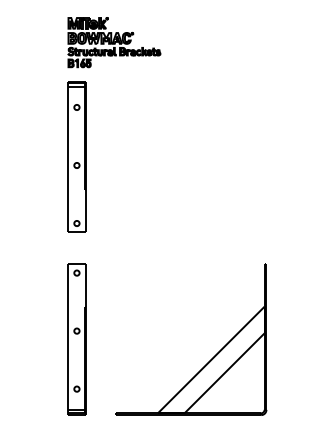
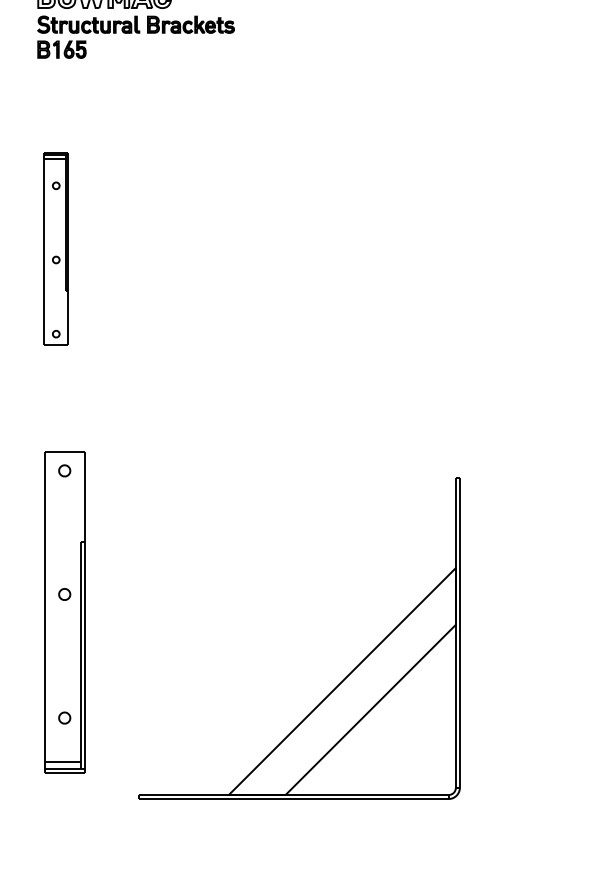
part: (76, 156) -> (55, 248), size x0.6
part: (76, 339) -> (63, 612), moved

